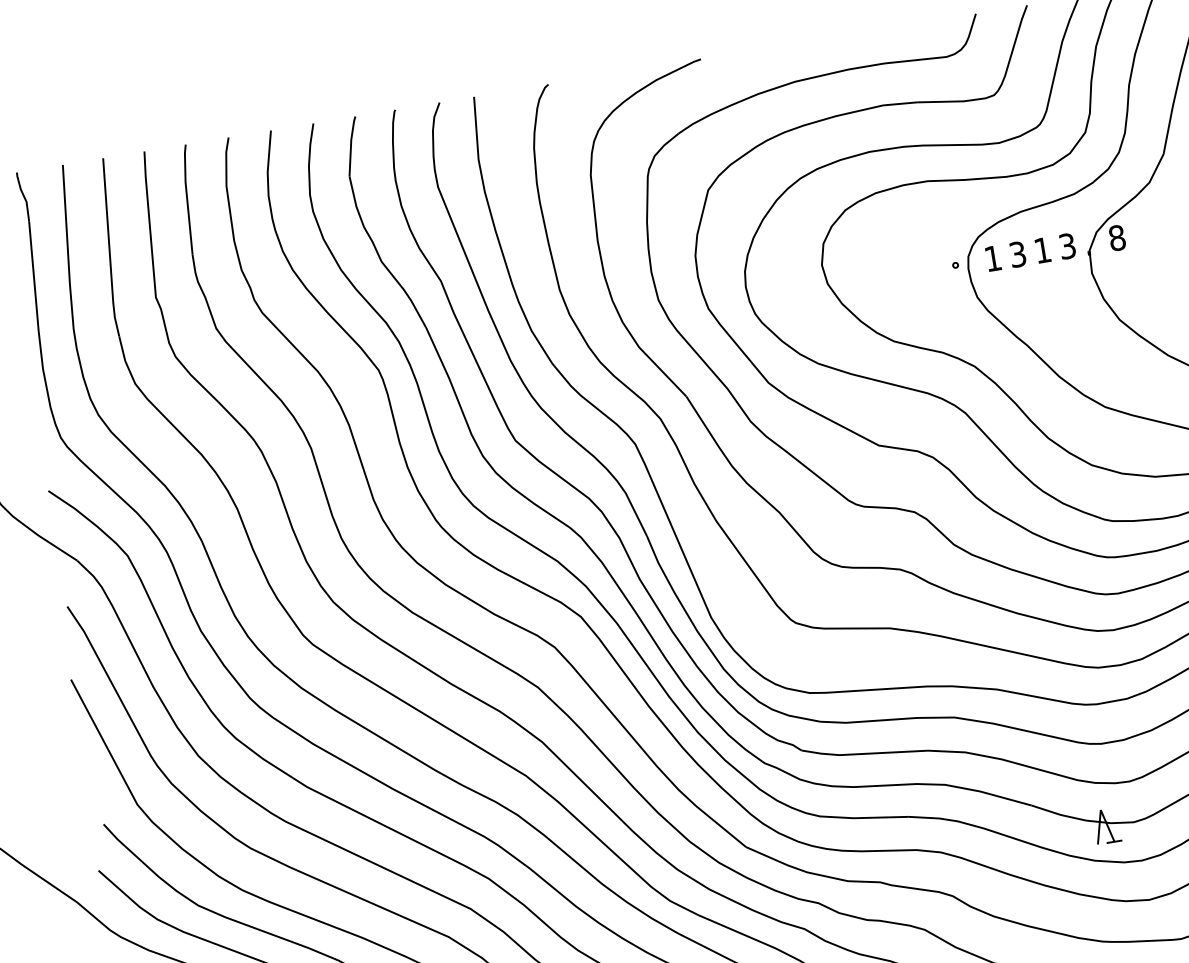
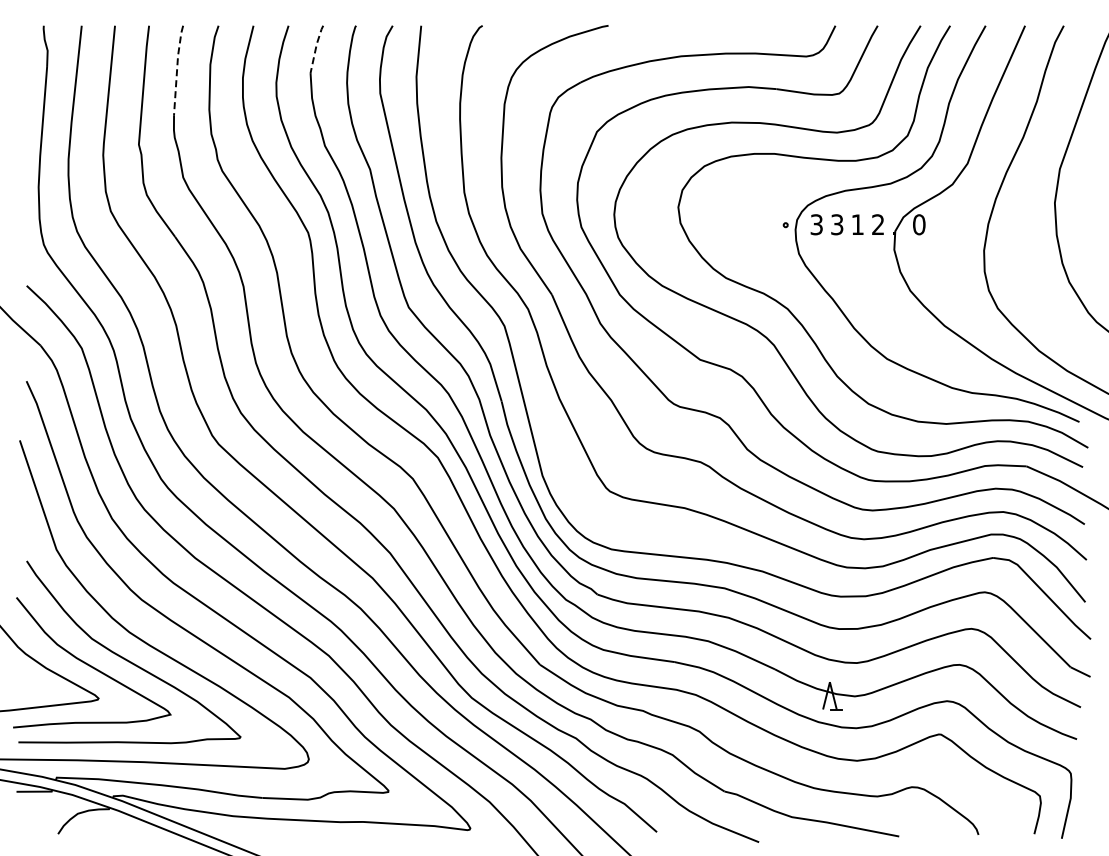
line: (351, 144) -> (316, 47), solid -> dashed
line: (187, 197) -> (177, 68), solid -> dashed
text: (1117, 237) -> (919, 224), 8 -> 0
text: (1067, 245) -> (878, 224), 3 -> 2
text: (992, 258) -> (816, 224), 1 -> 3

